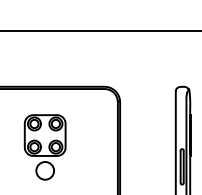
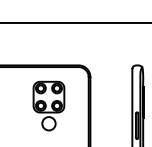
part: (44, 146) -> (48, 105), moved

